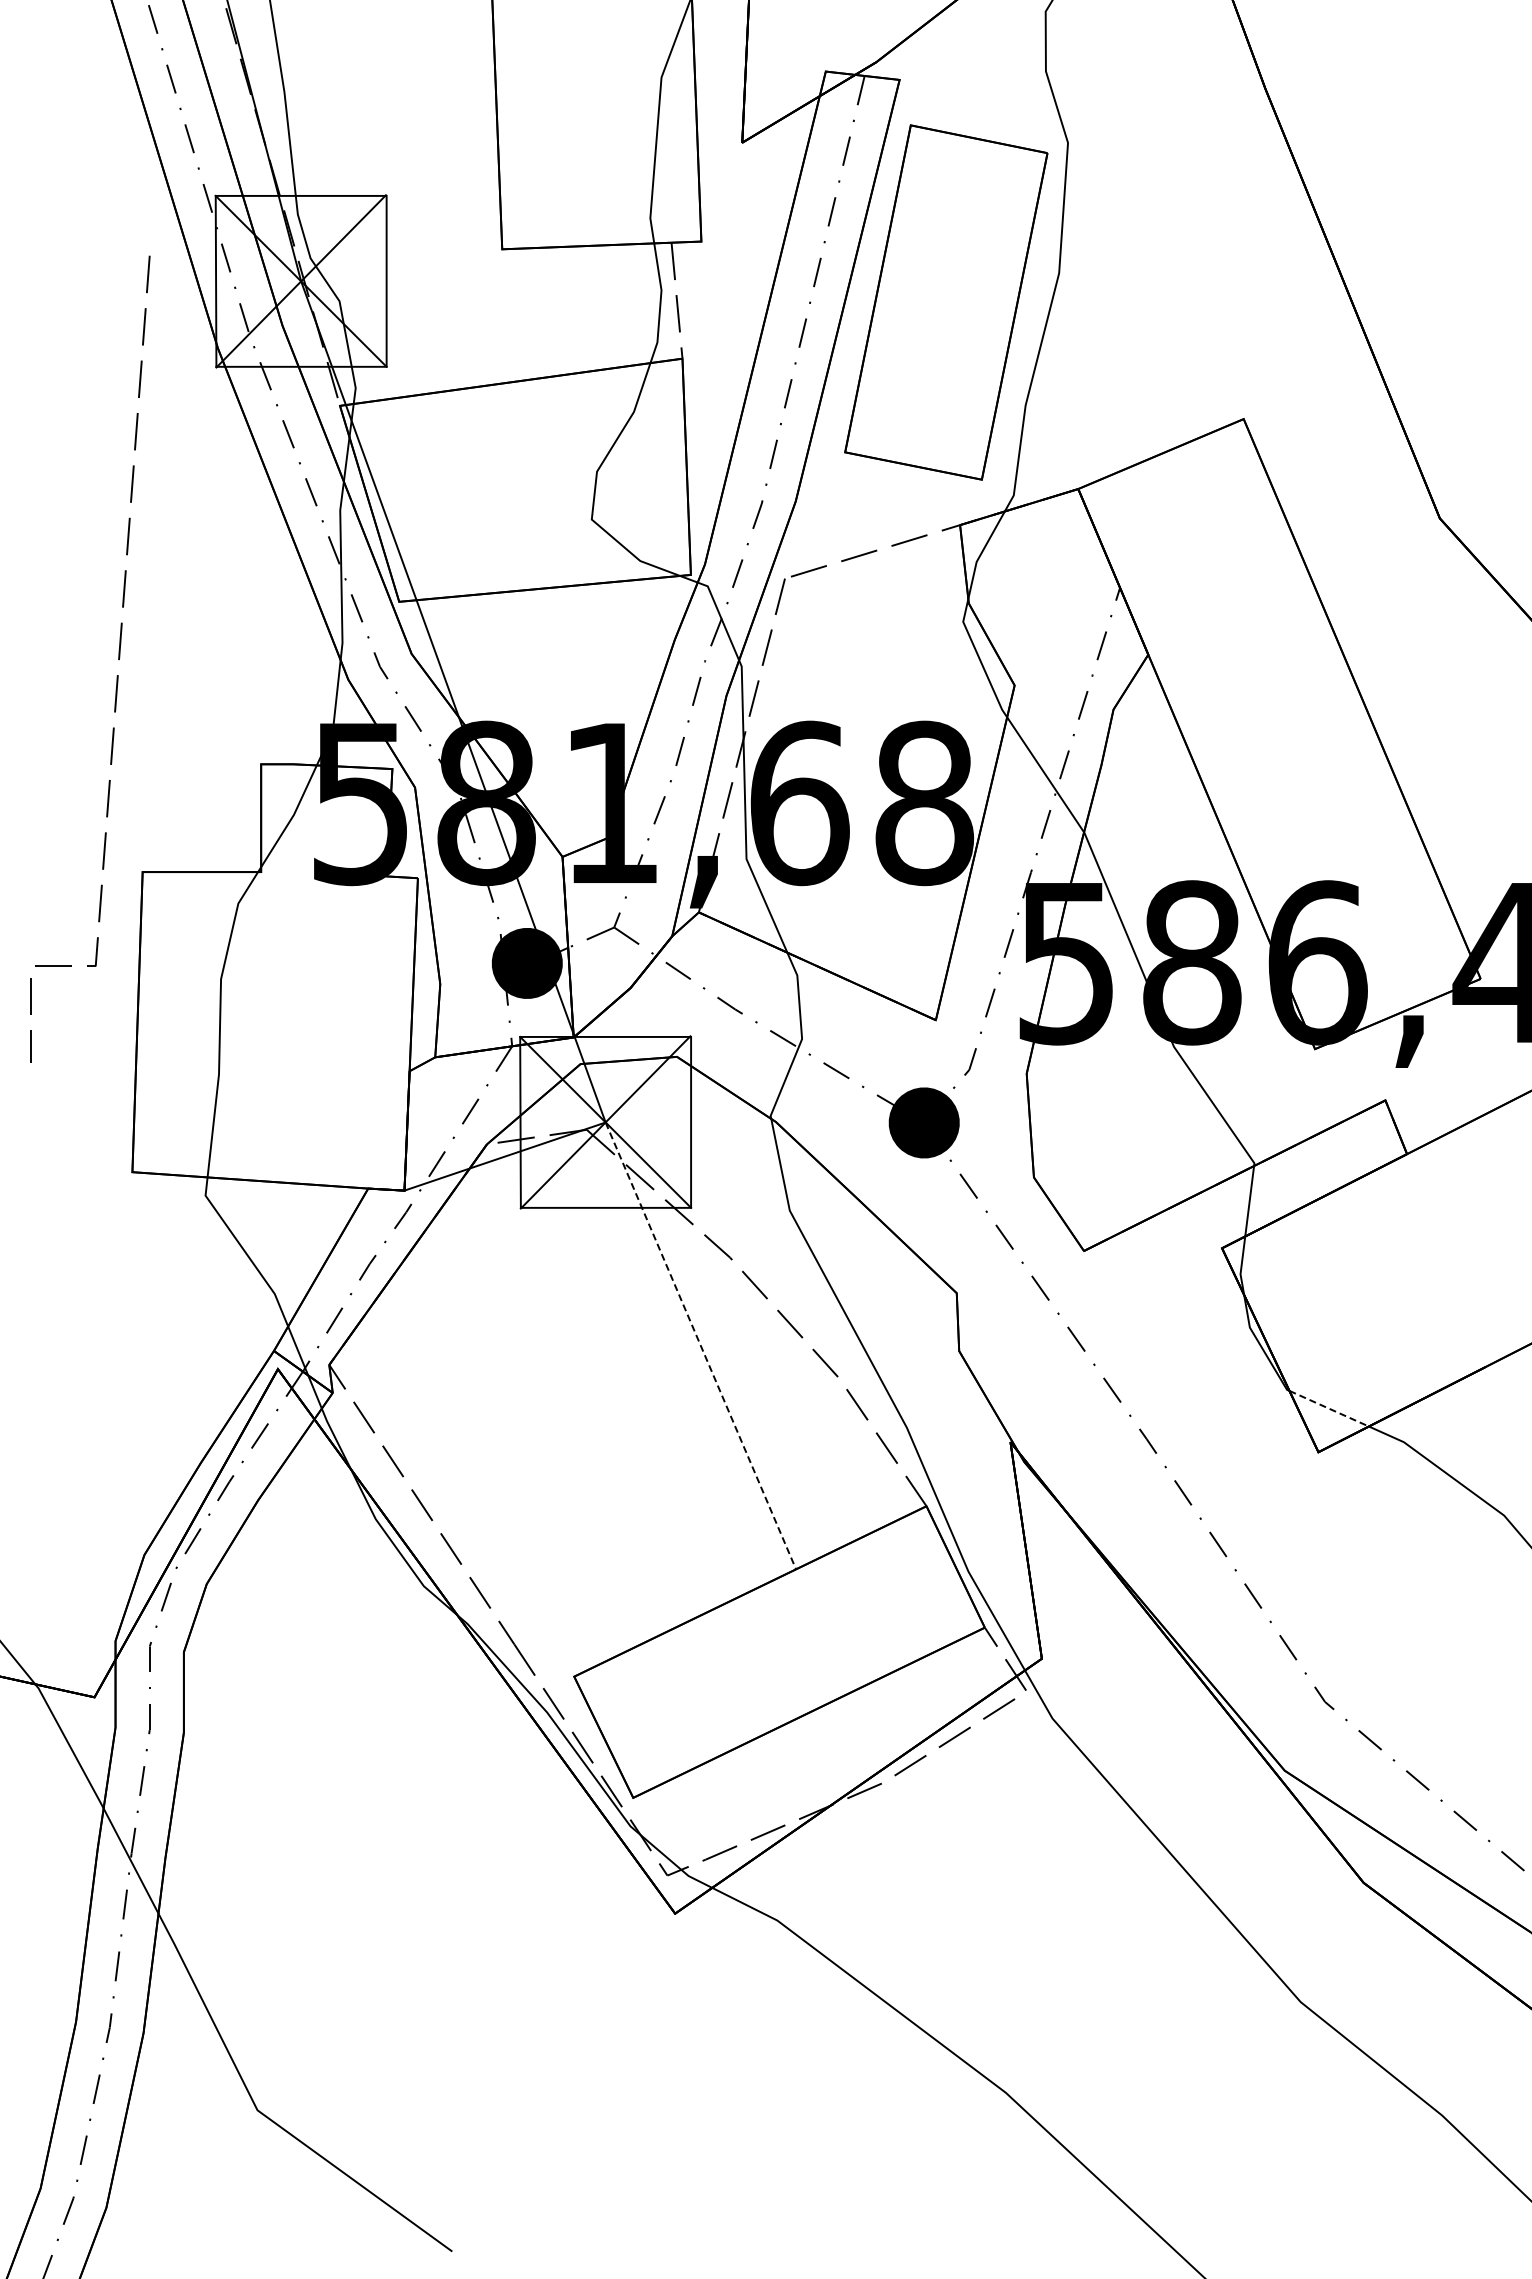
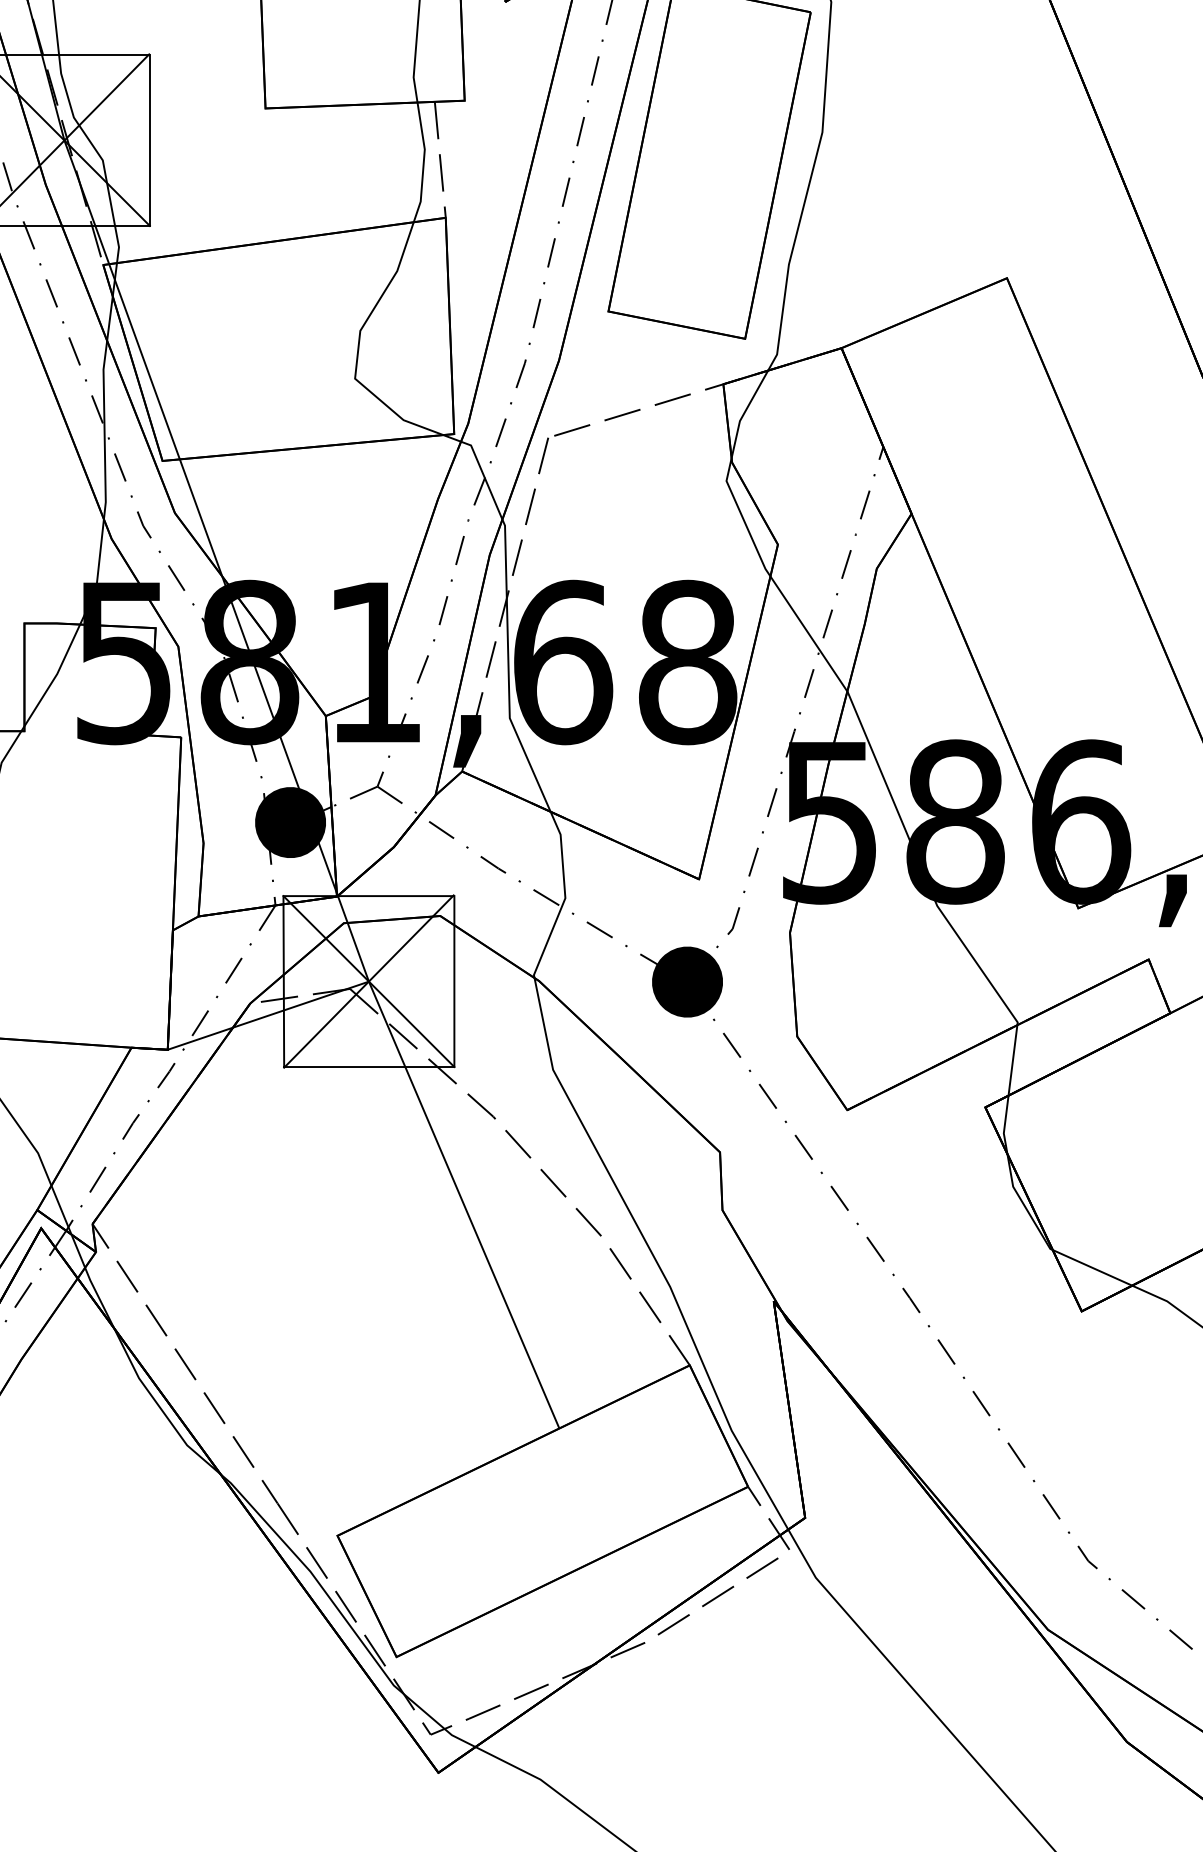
line: (700, 1345) -> (463, 1204), dashed -> solid
line: (1329, 1408) -> (1092, 1267), dashed -> solid

